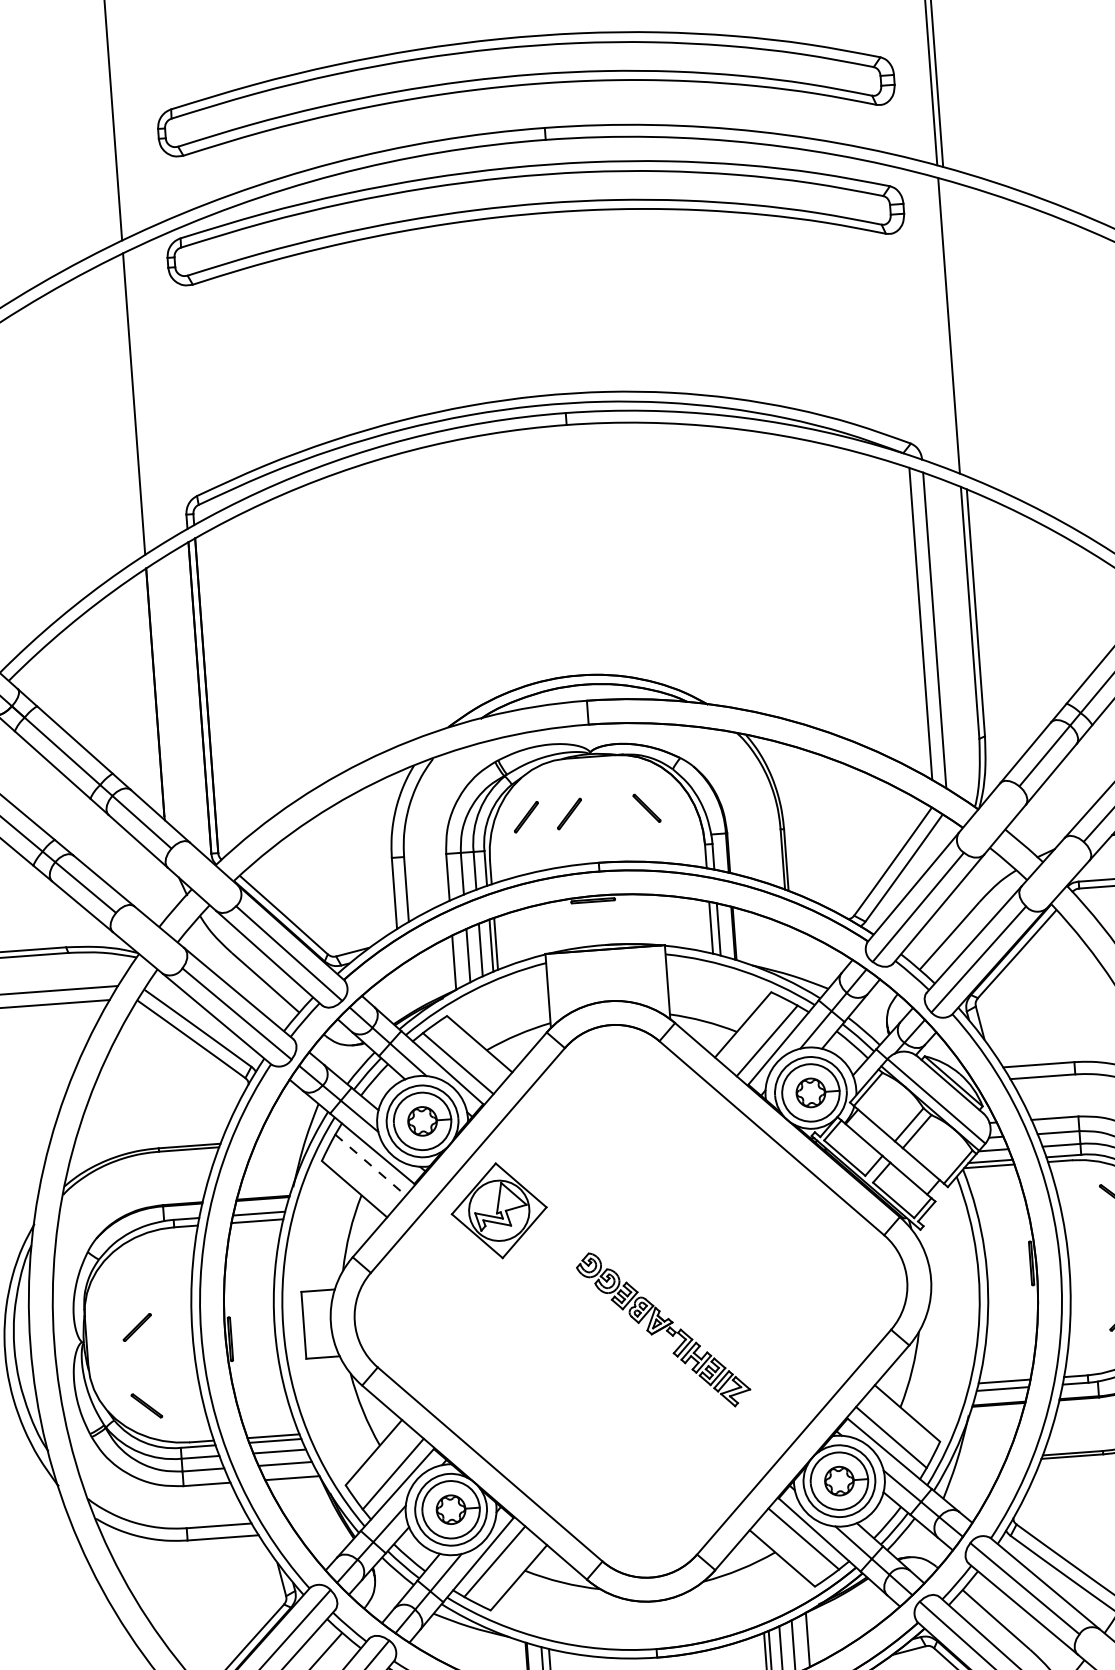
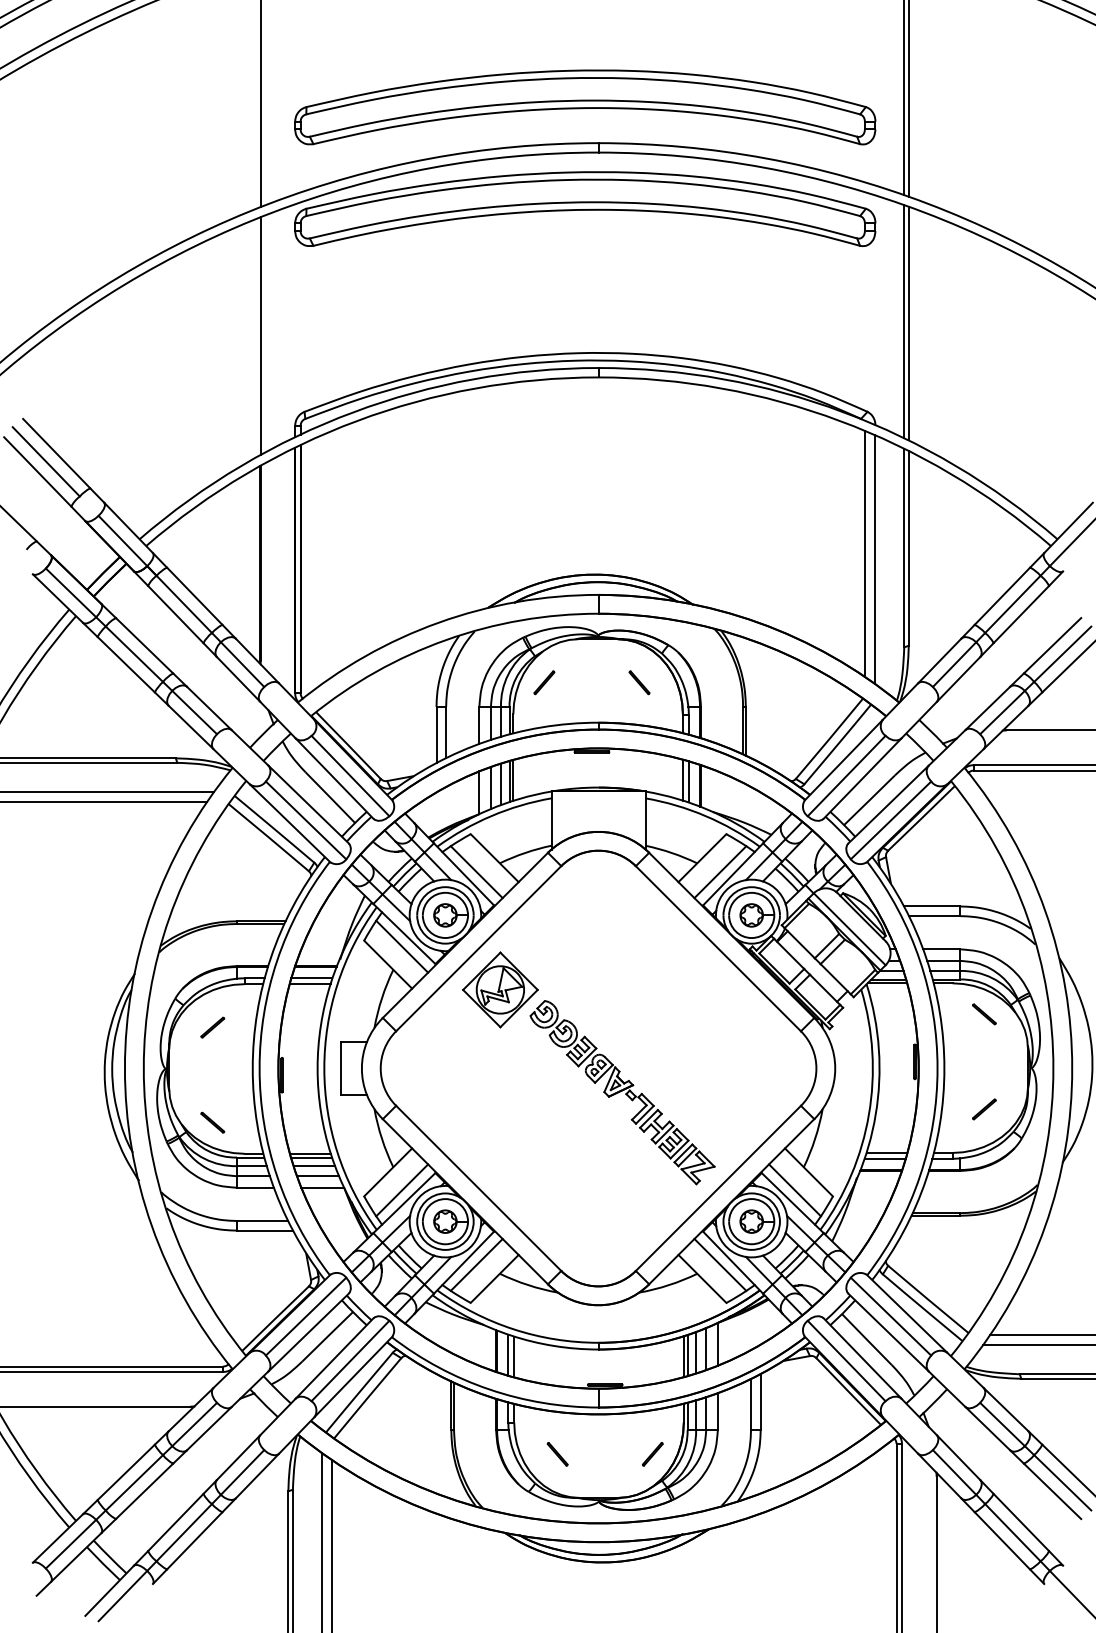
line: (954, 327) -> (908, 323), added
line: (569, 813) -> (578, 682), removed
line: (371, 1164) -> (402, 946), dashed -> solid
line: (136, 1327) -> (212, 1027), moved
part: (663, 1329) -> (622, 1092), size x1.43

